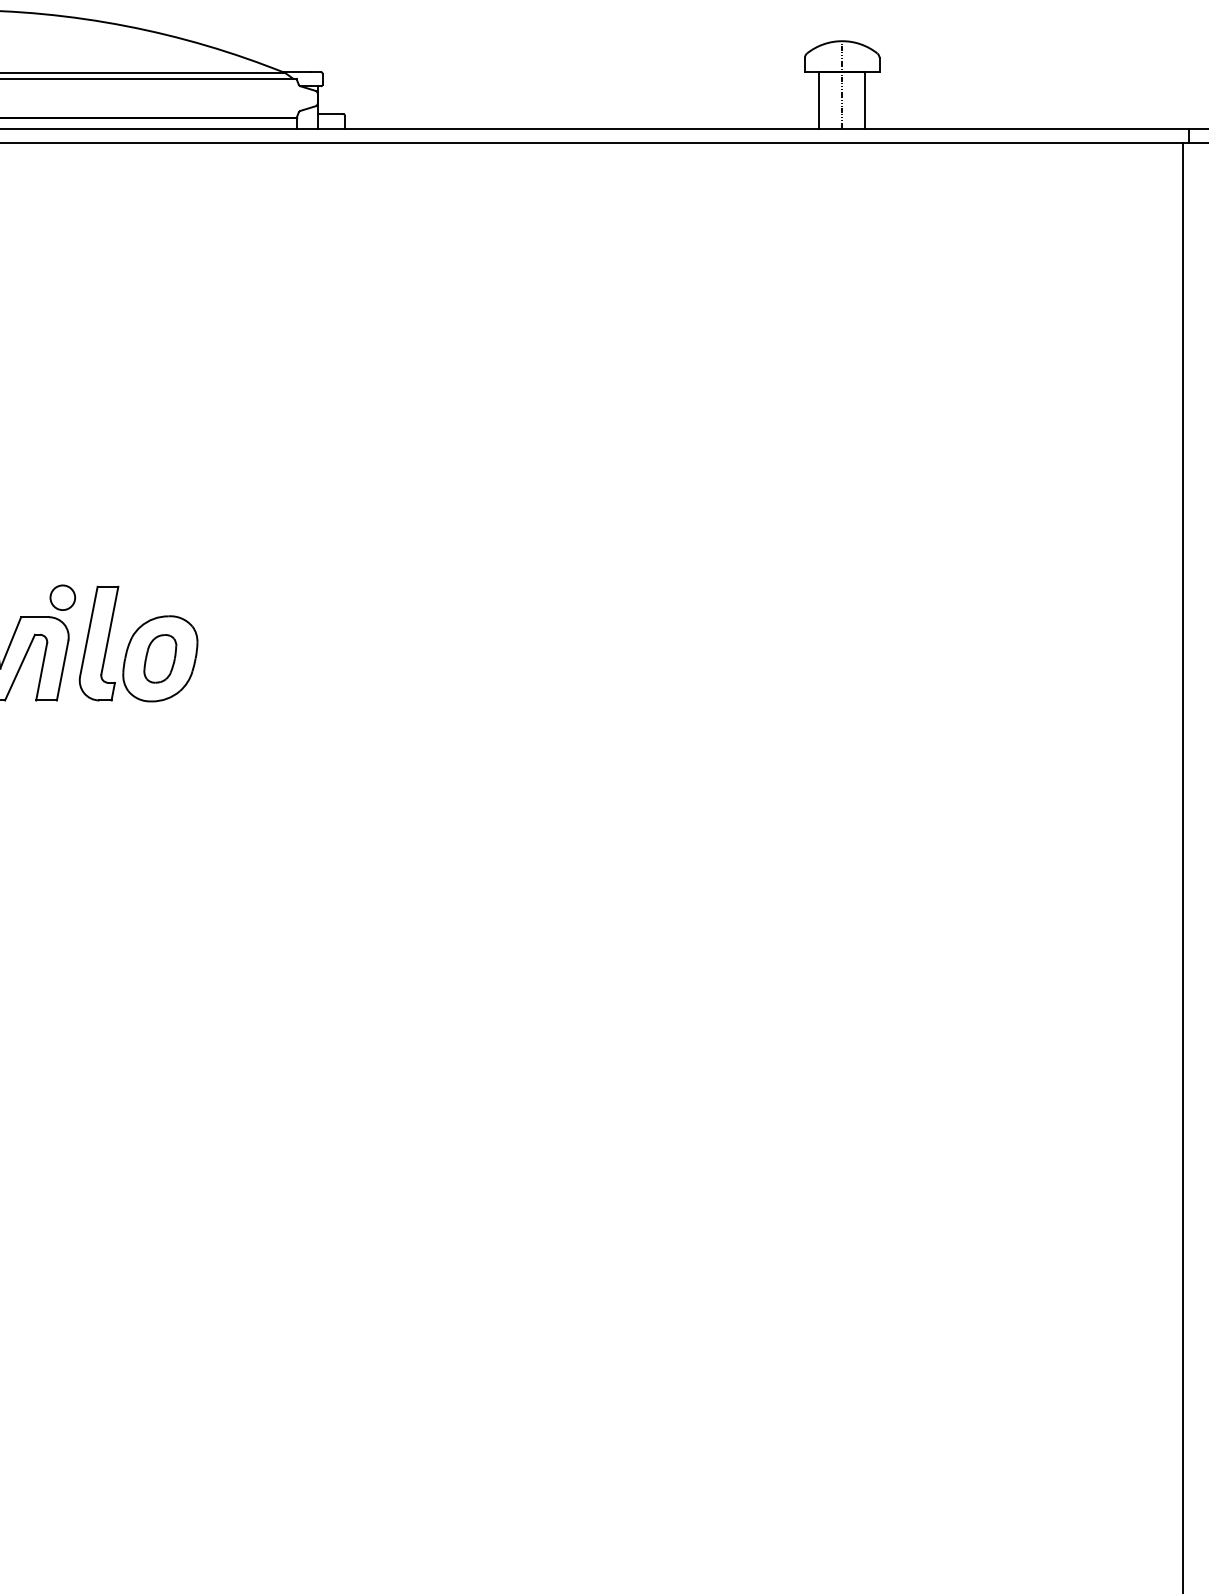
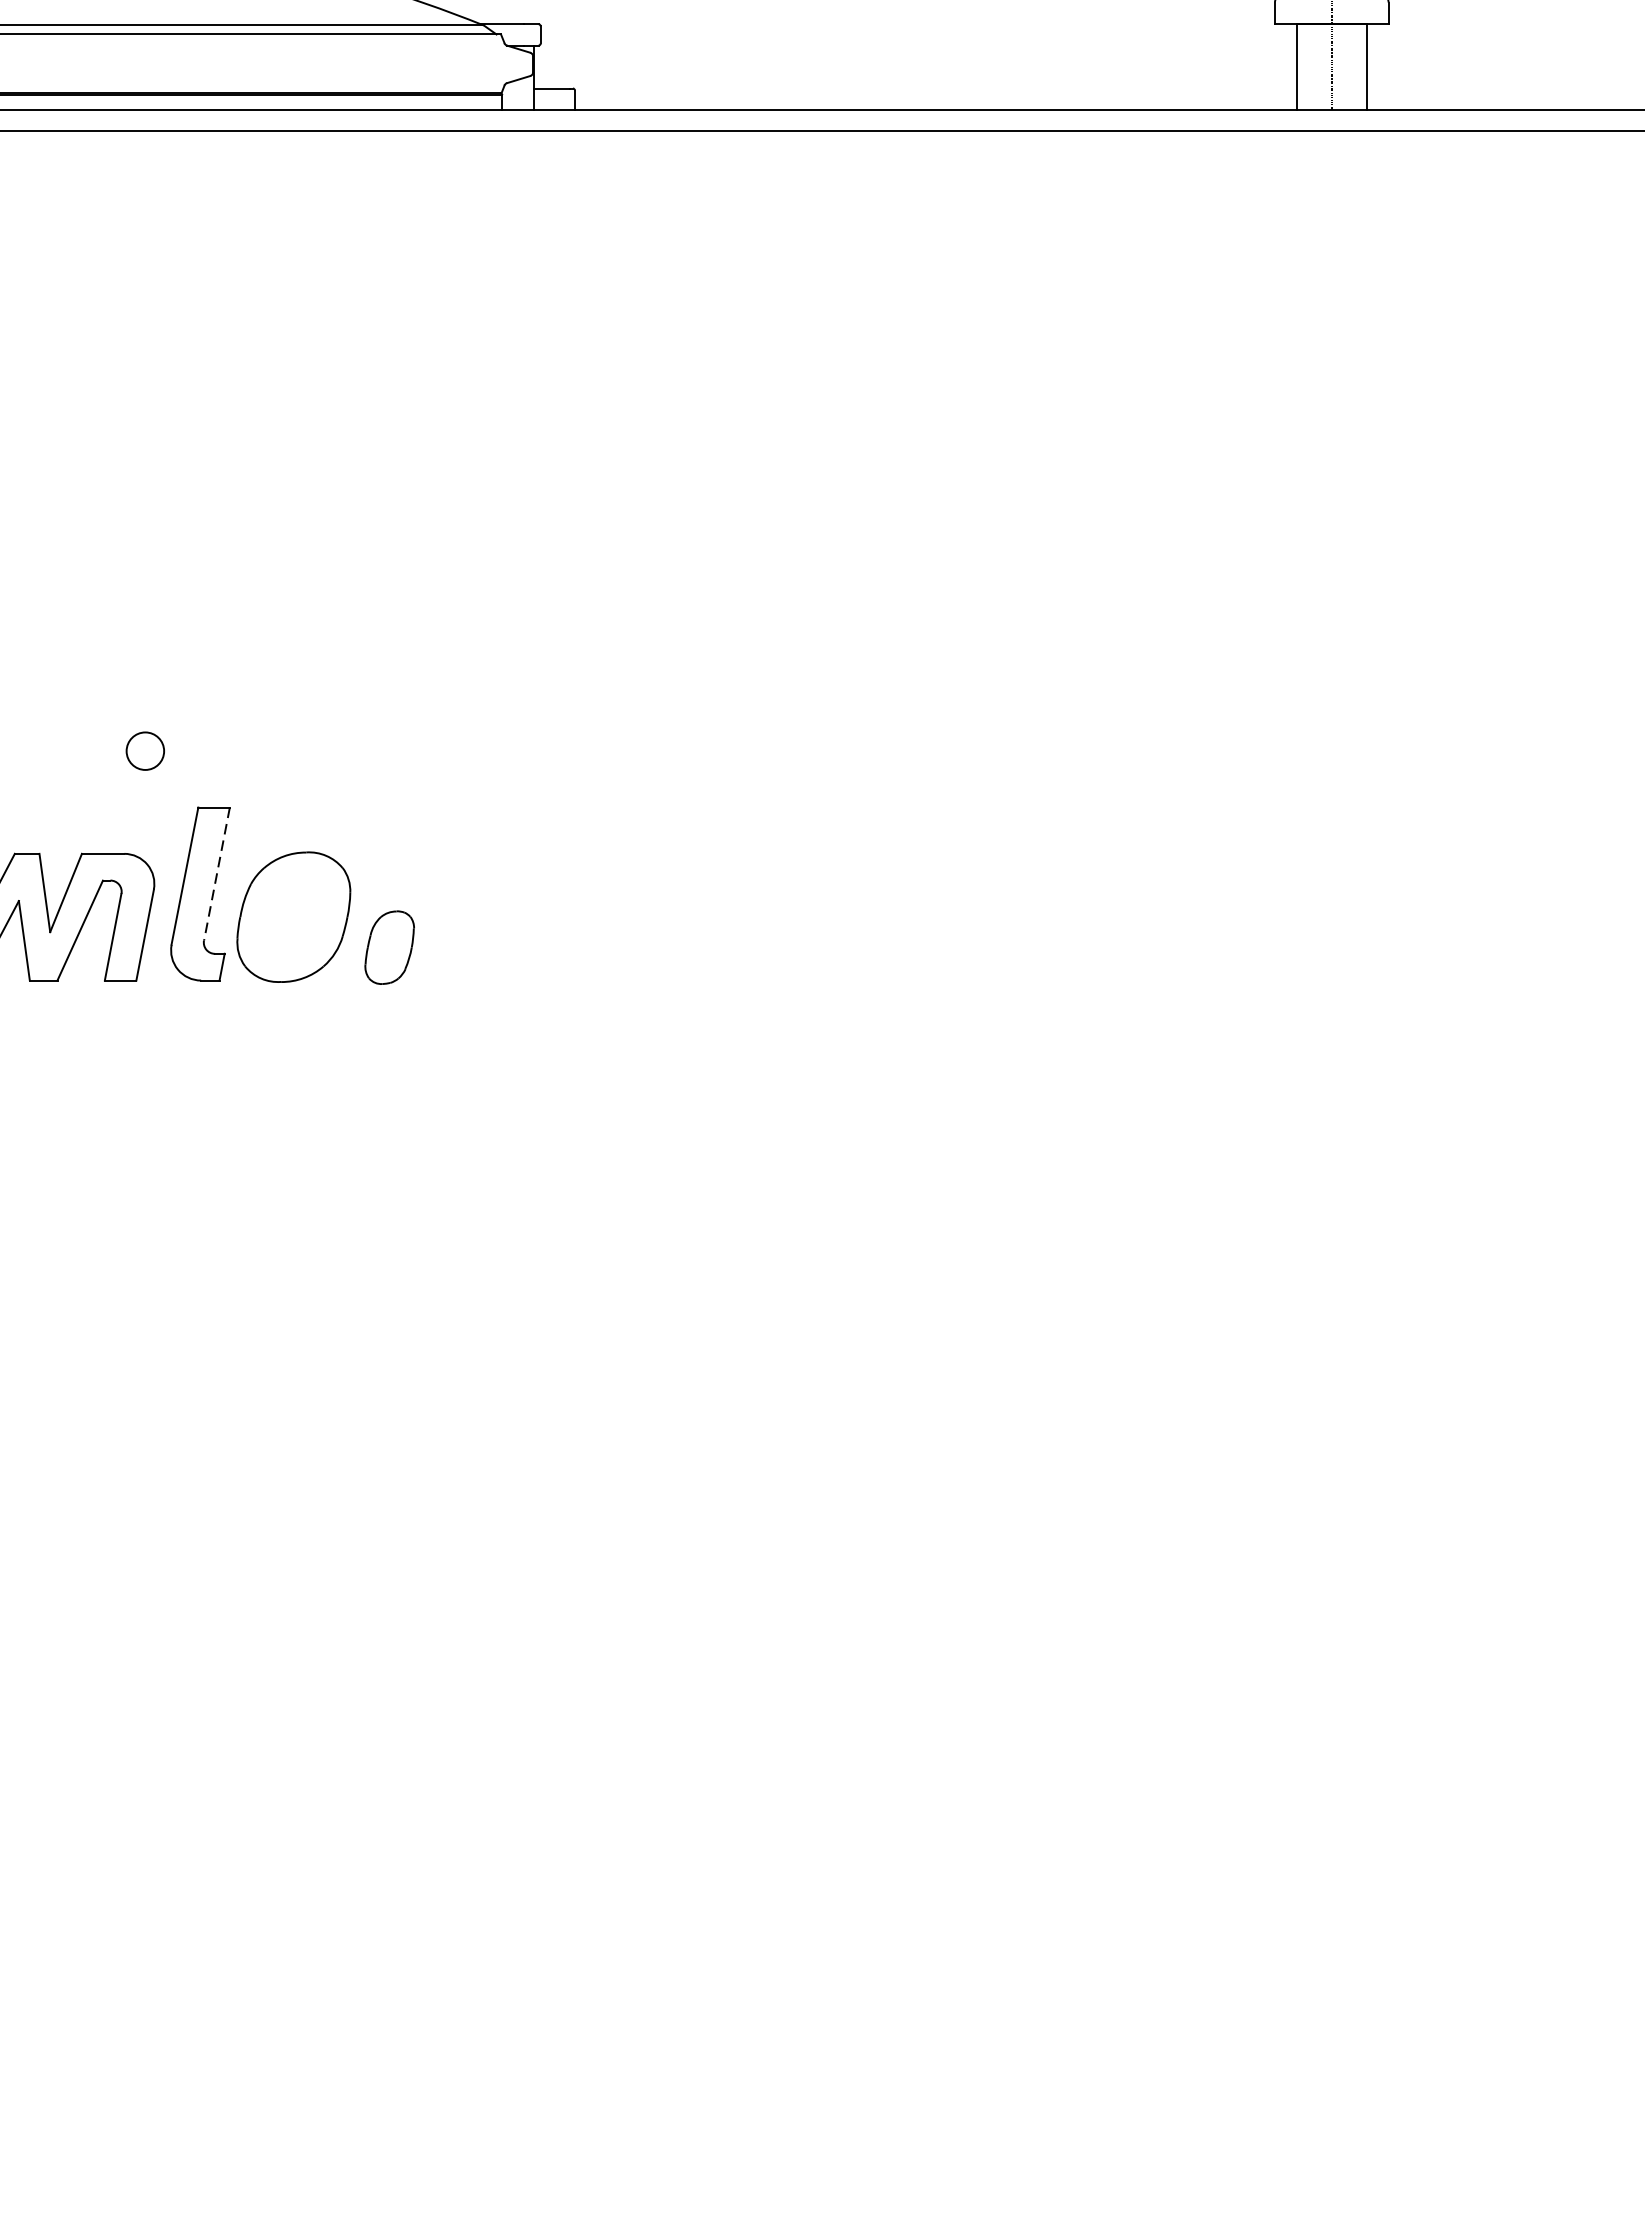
circle: (62, 597) -> (144, 750), moved
line: (109, 630) -> (216, 874), solid -> dashed
part: (160, 658) -> (389, 947), moved

